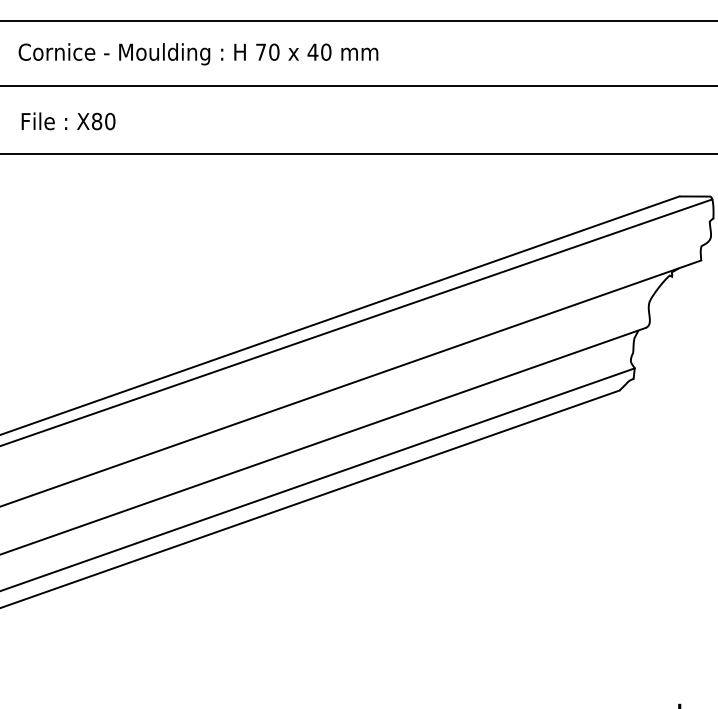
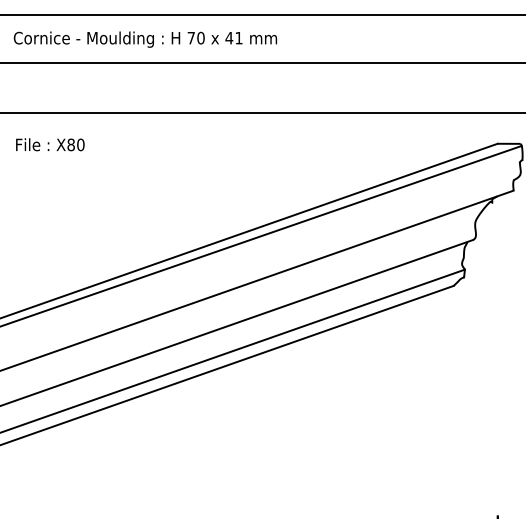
text: (325, 51) -> (238, 37), 40 -> 41
text: (68, 120) -> (50, 144), moved

